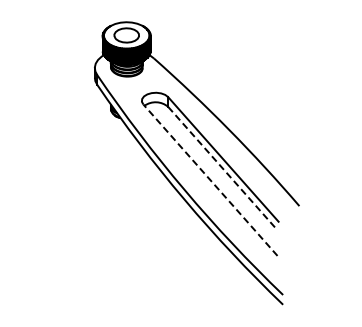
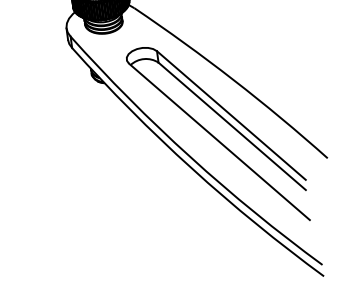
line: (223, 168) -> (232, 126), dashed -> solid
line: (210, 179) -> (219, 141), dashed -> solid

